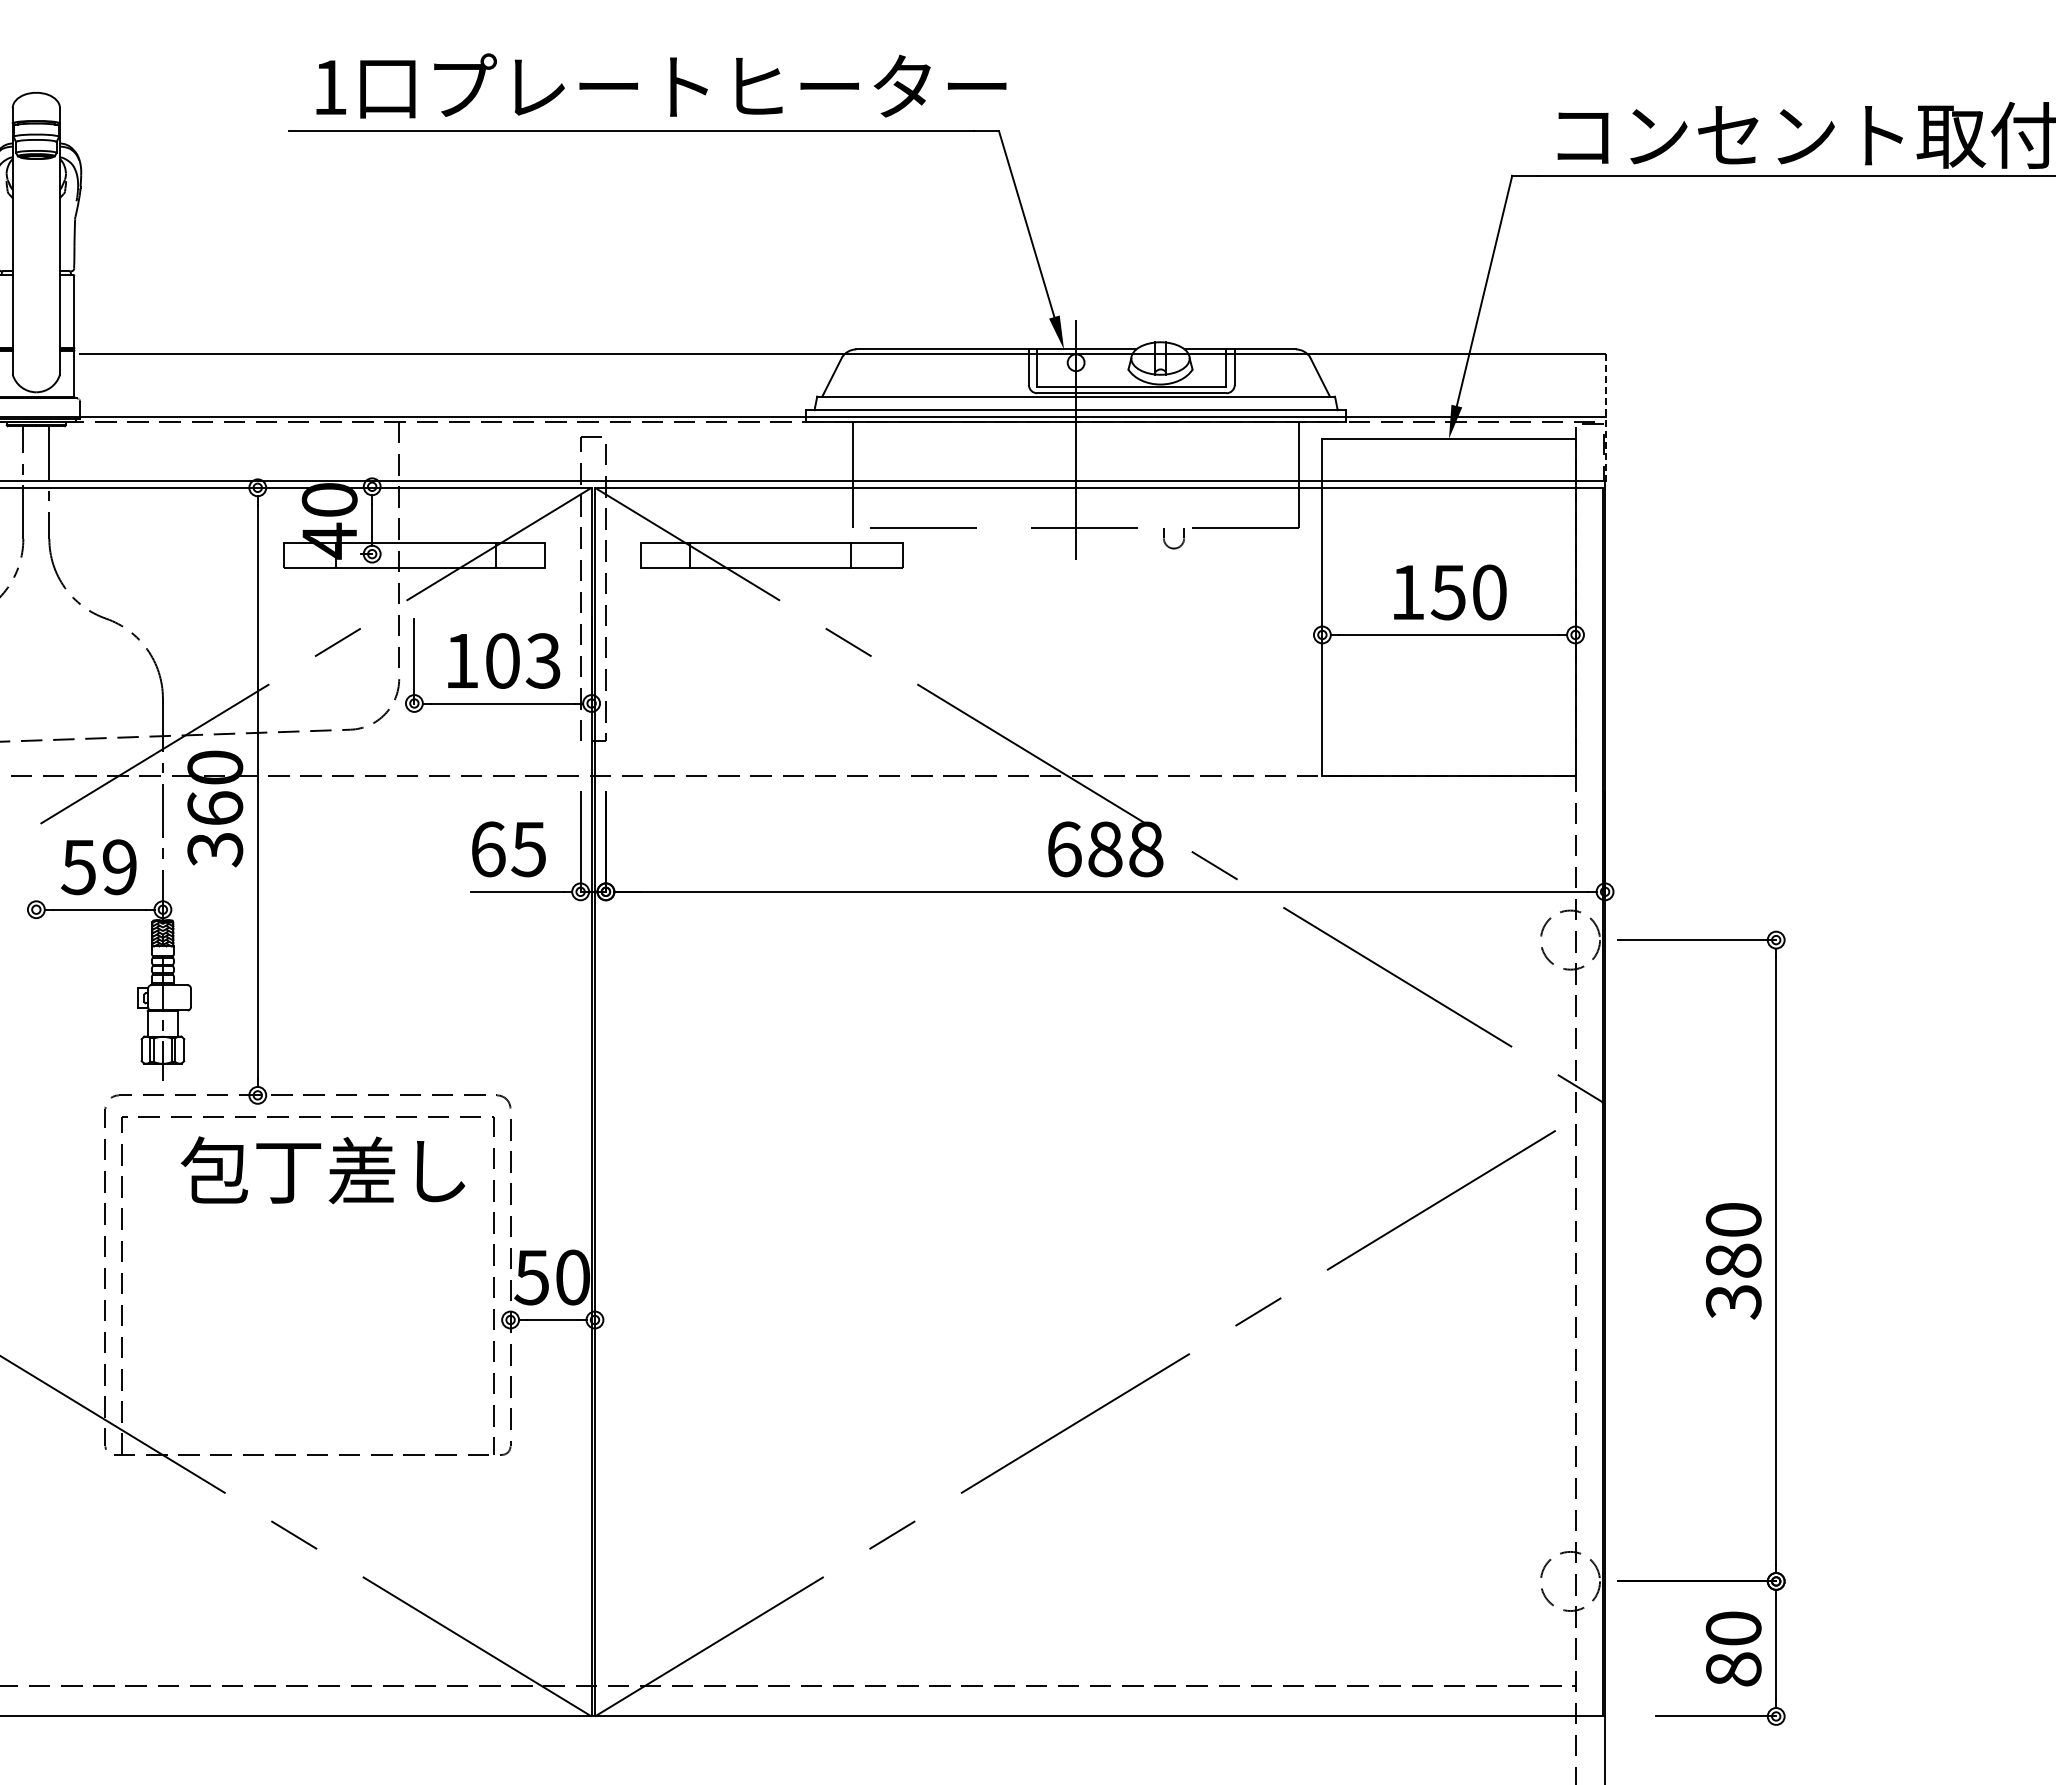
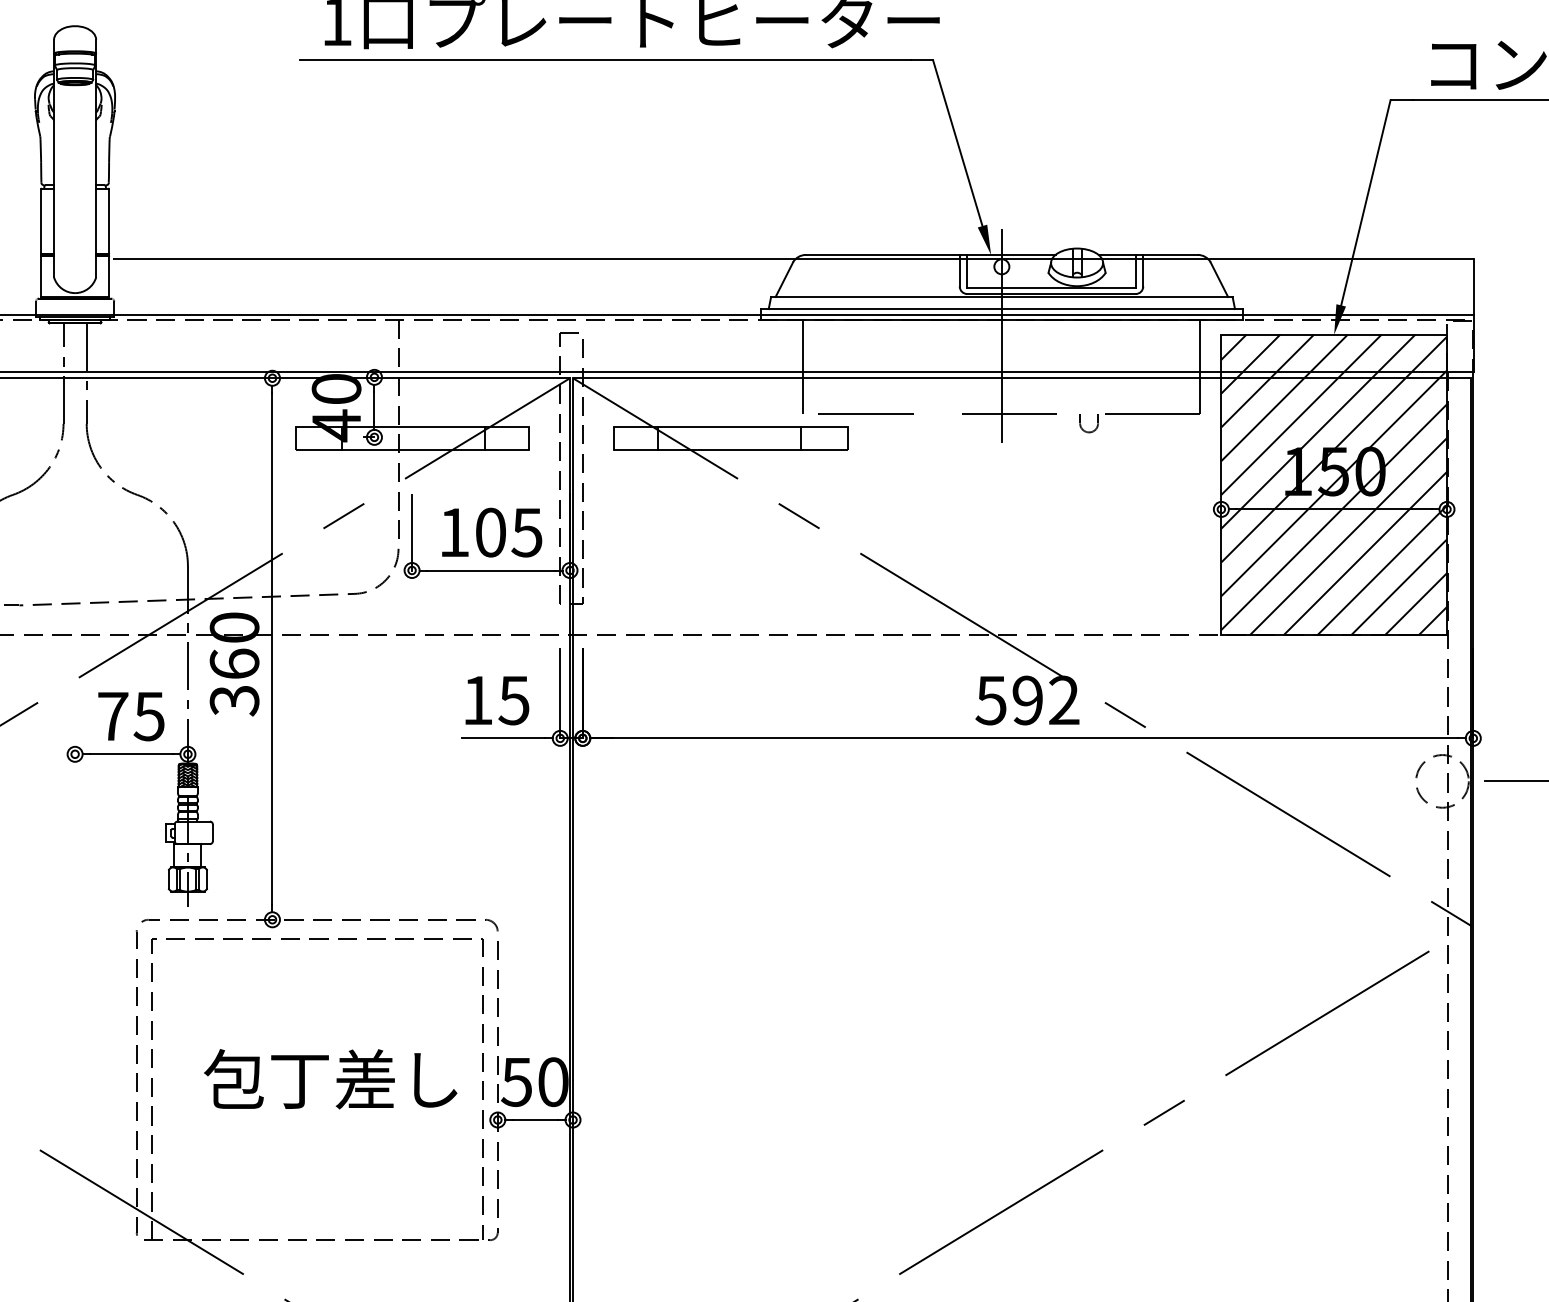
line: (1605, 418) -> (1473, 316), dashed -> solid
hatch: (1448, 607) -> (1333, 484), added
text: (543, 660) -> (527, 532), 103 -> 105
text: (488, 849) -> (478, 700), 65 -> 15
text: (1104, 849) -> (1027, 700), 688 -> 592
text: (98, 867) -> (130, 716), 59 -> 75
text: (322, 1170) -> (330, 1079), moved

